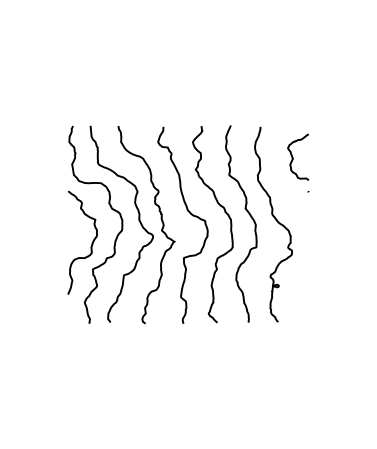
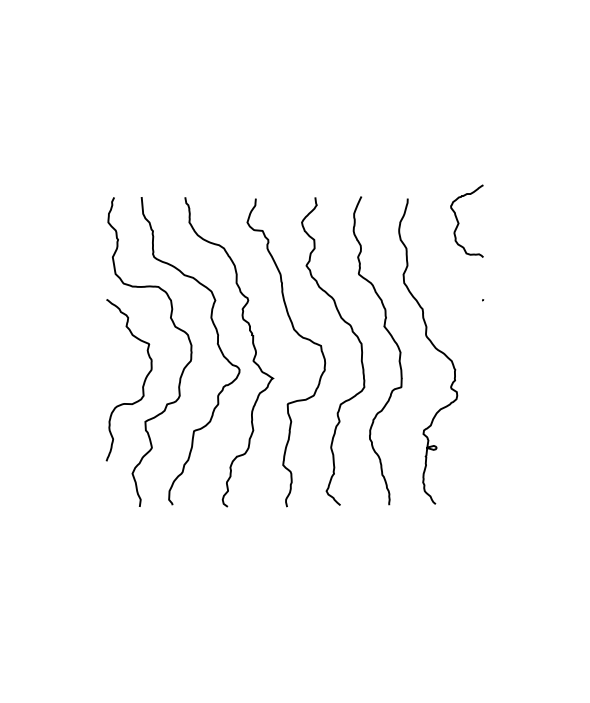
curve: (293, 157) -> (459, 221), moved

